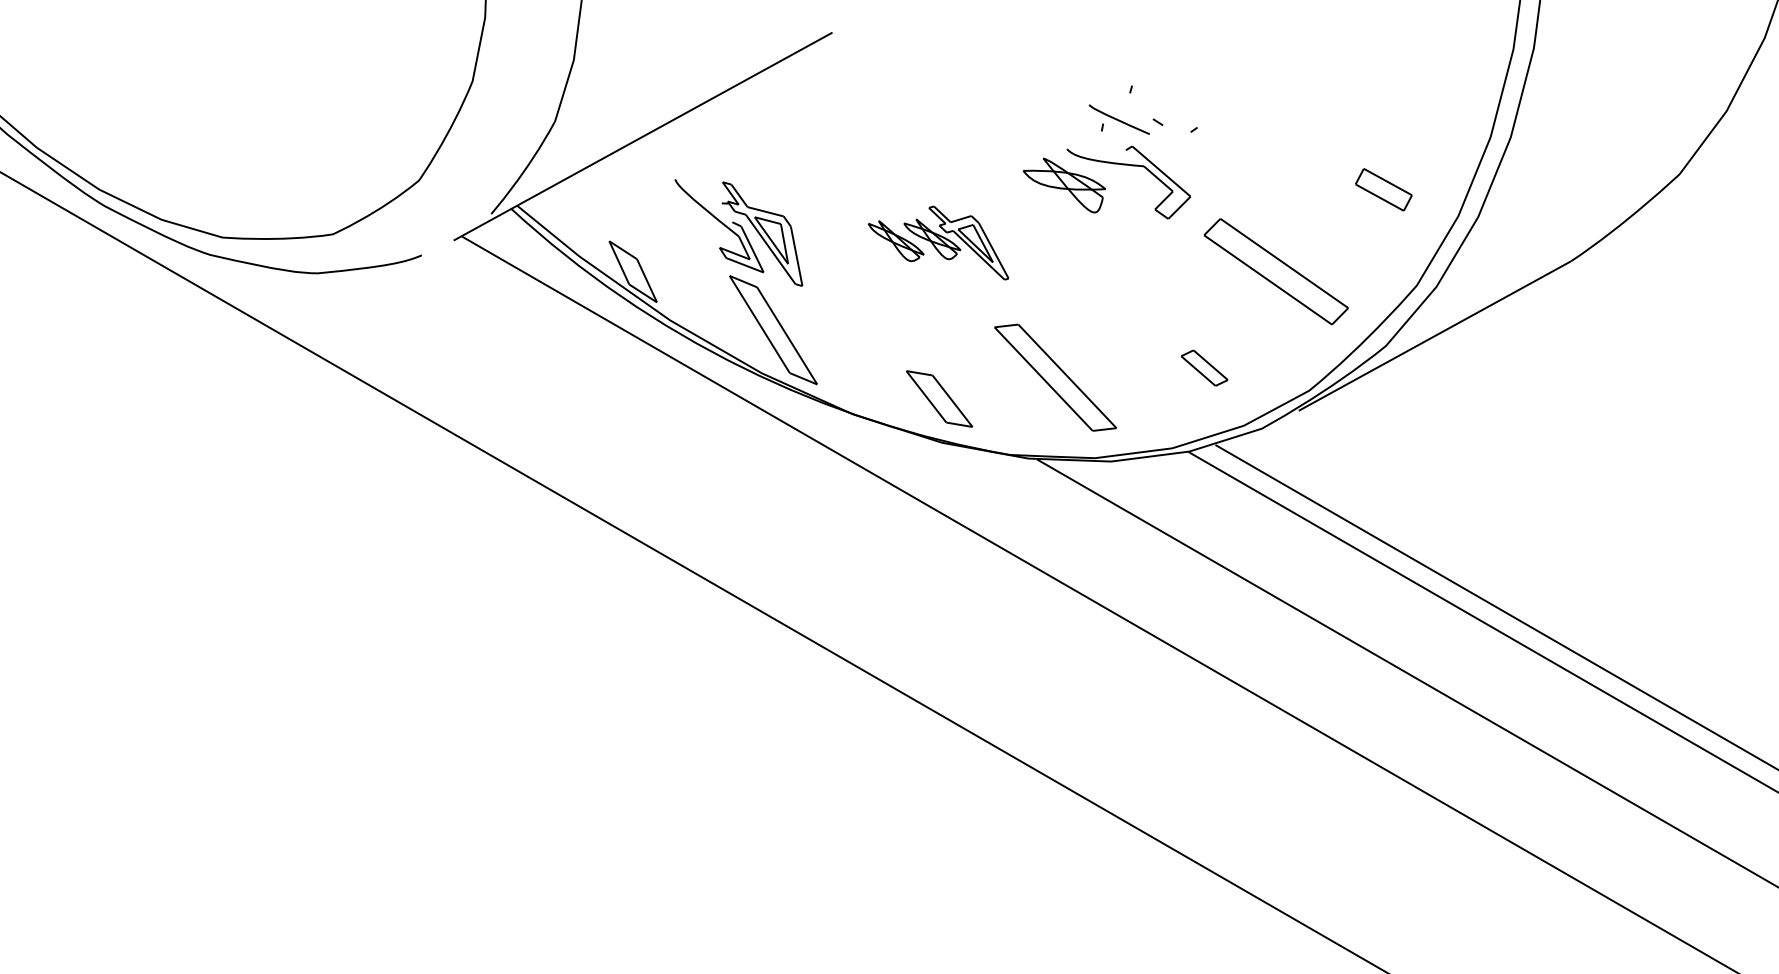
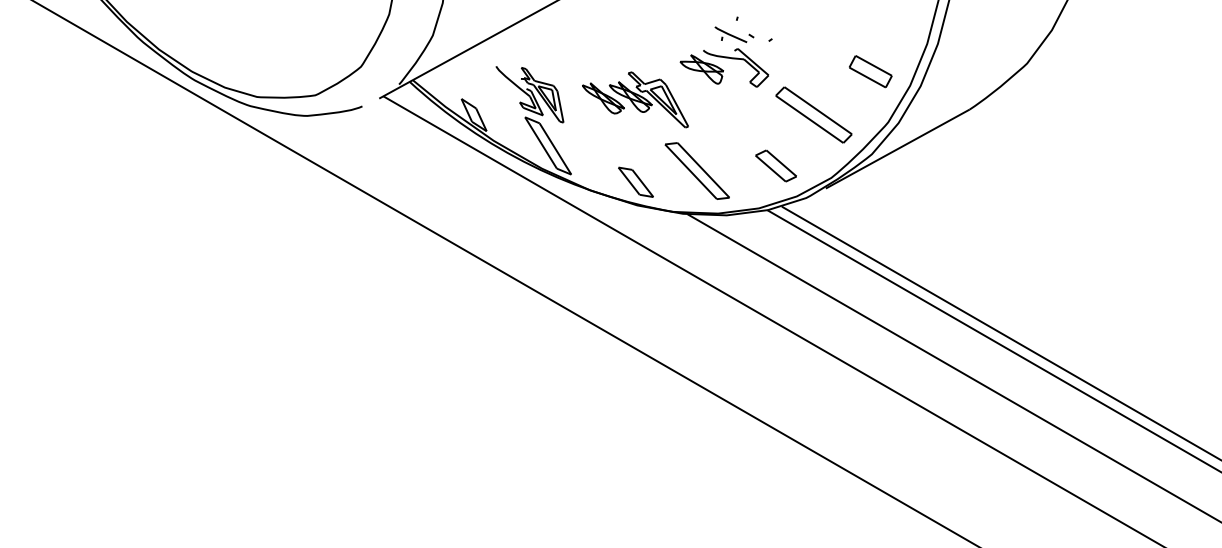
part: (1383, 189) -> (870, 71), size x1.43
part: (938, 242) -> (635, 99), size x1.43
part: (1203, 367) -> (775, 165), size x1.67

